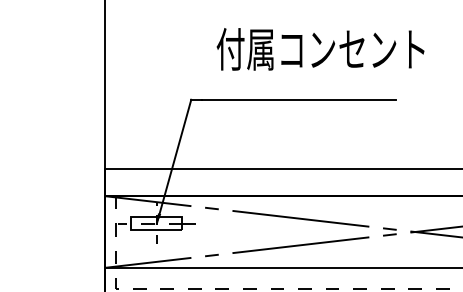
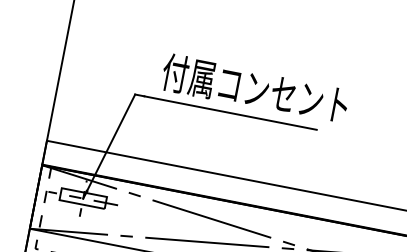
text: (320, 49) -> (255, 89), moved

